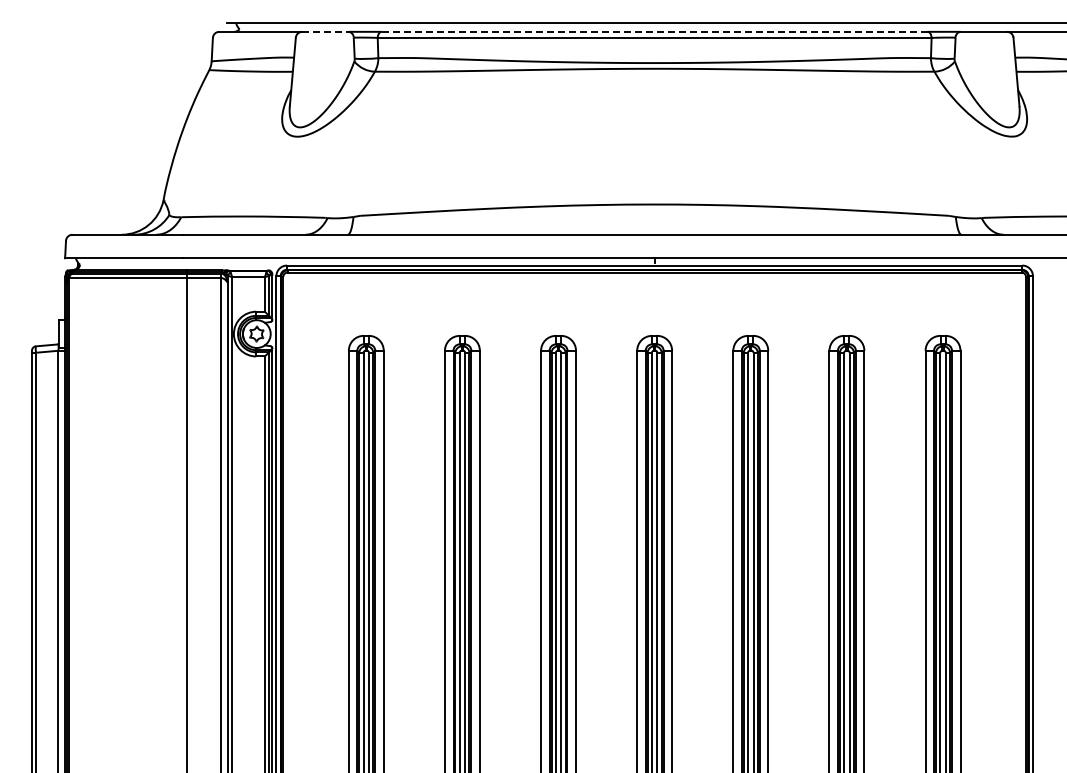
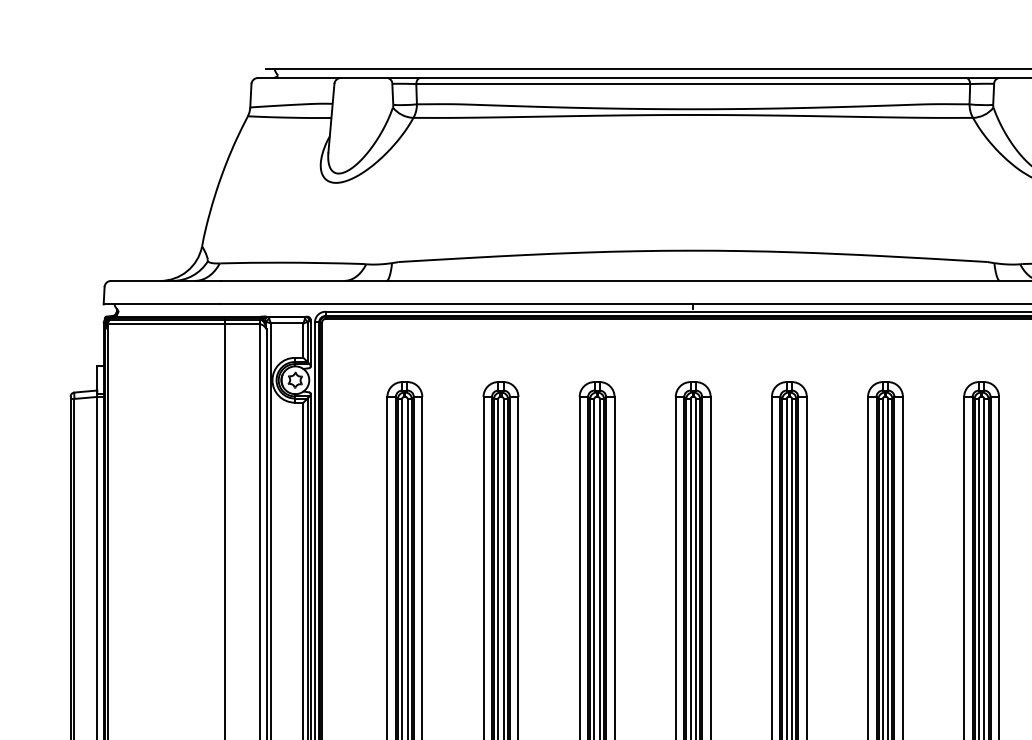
line: (326, 31) -> (365, 77), dashed -> solid
line: (654, 31) -> (693, 77), dashed -> solid

